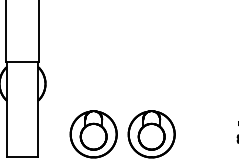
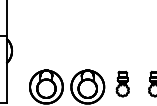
part: (200, 130) -> (122, 84), added

